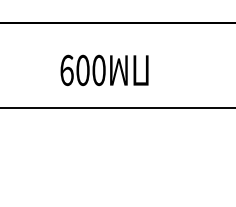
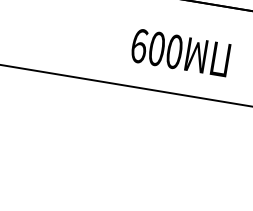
text: (104, 70) -> (180, 52), moved

